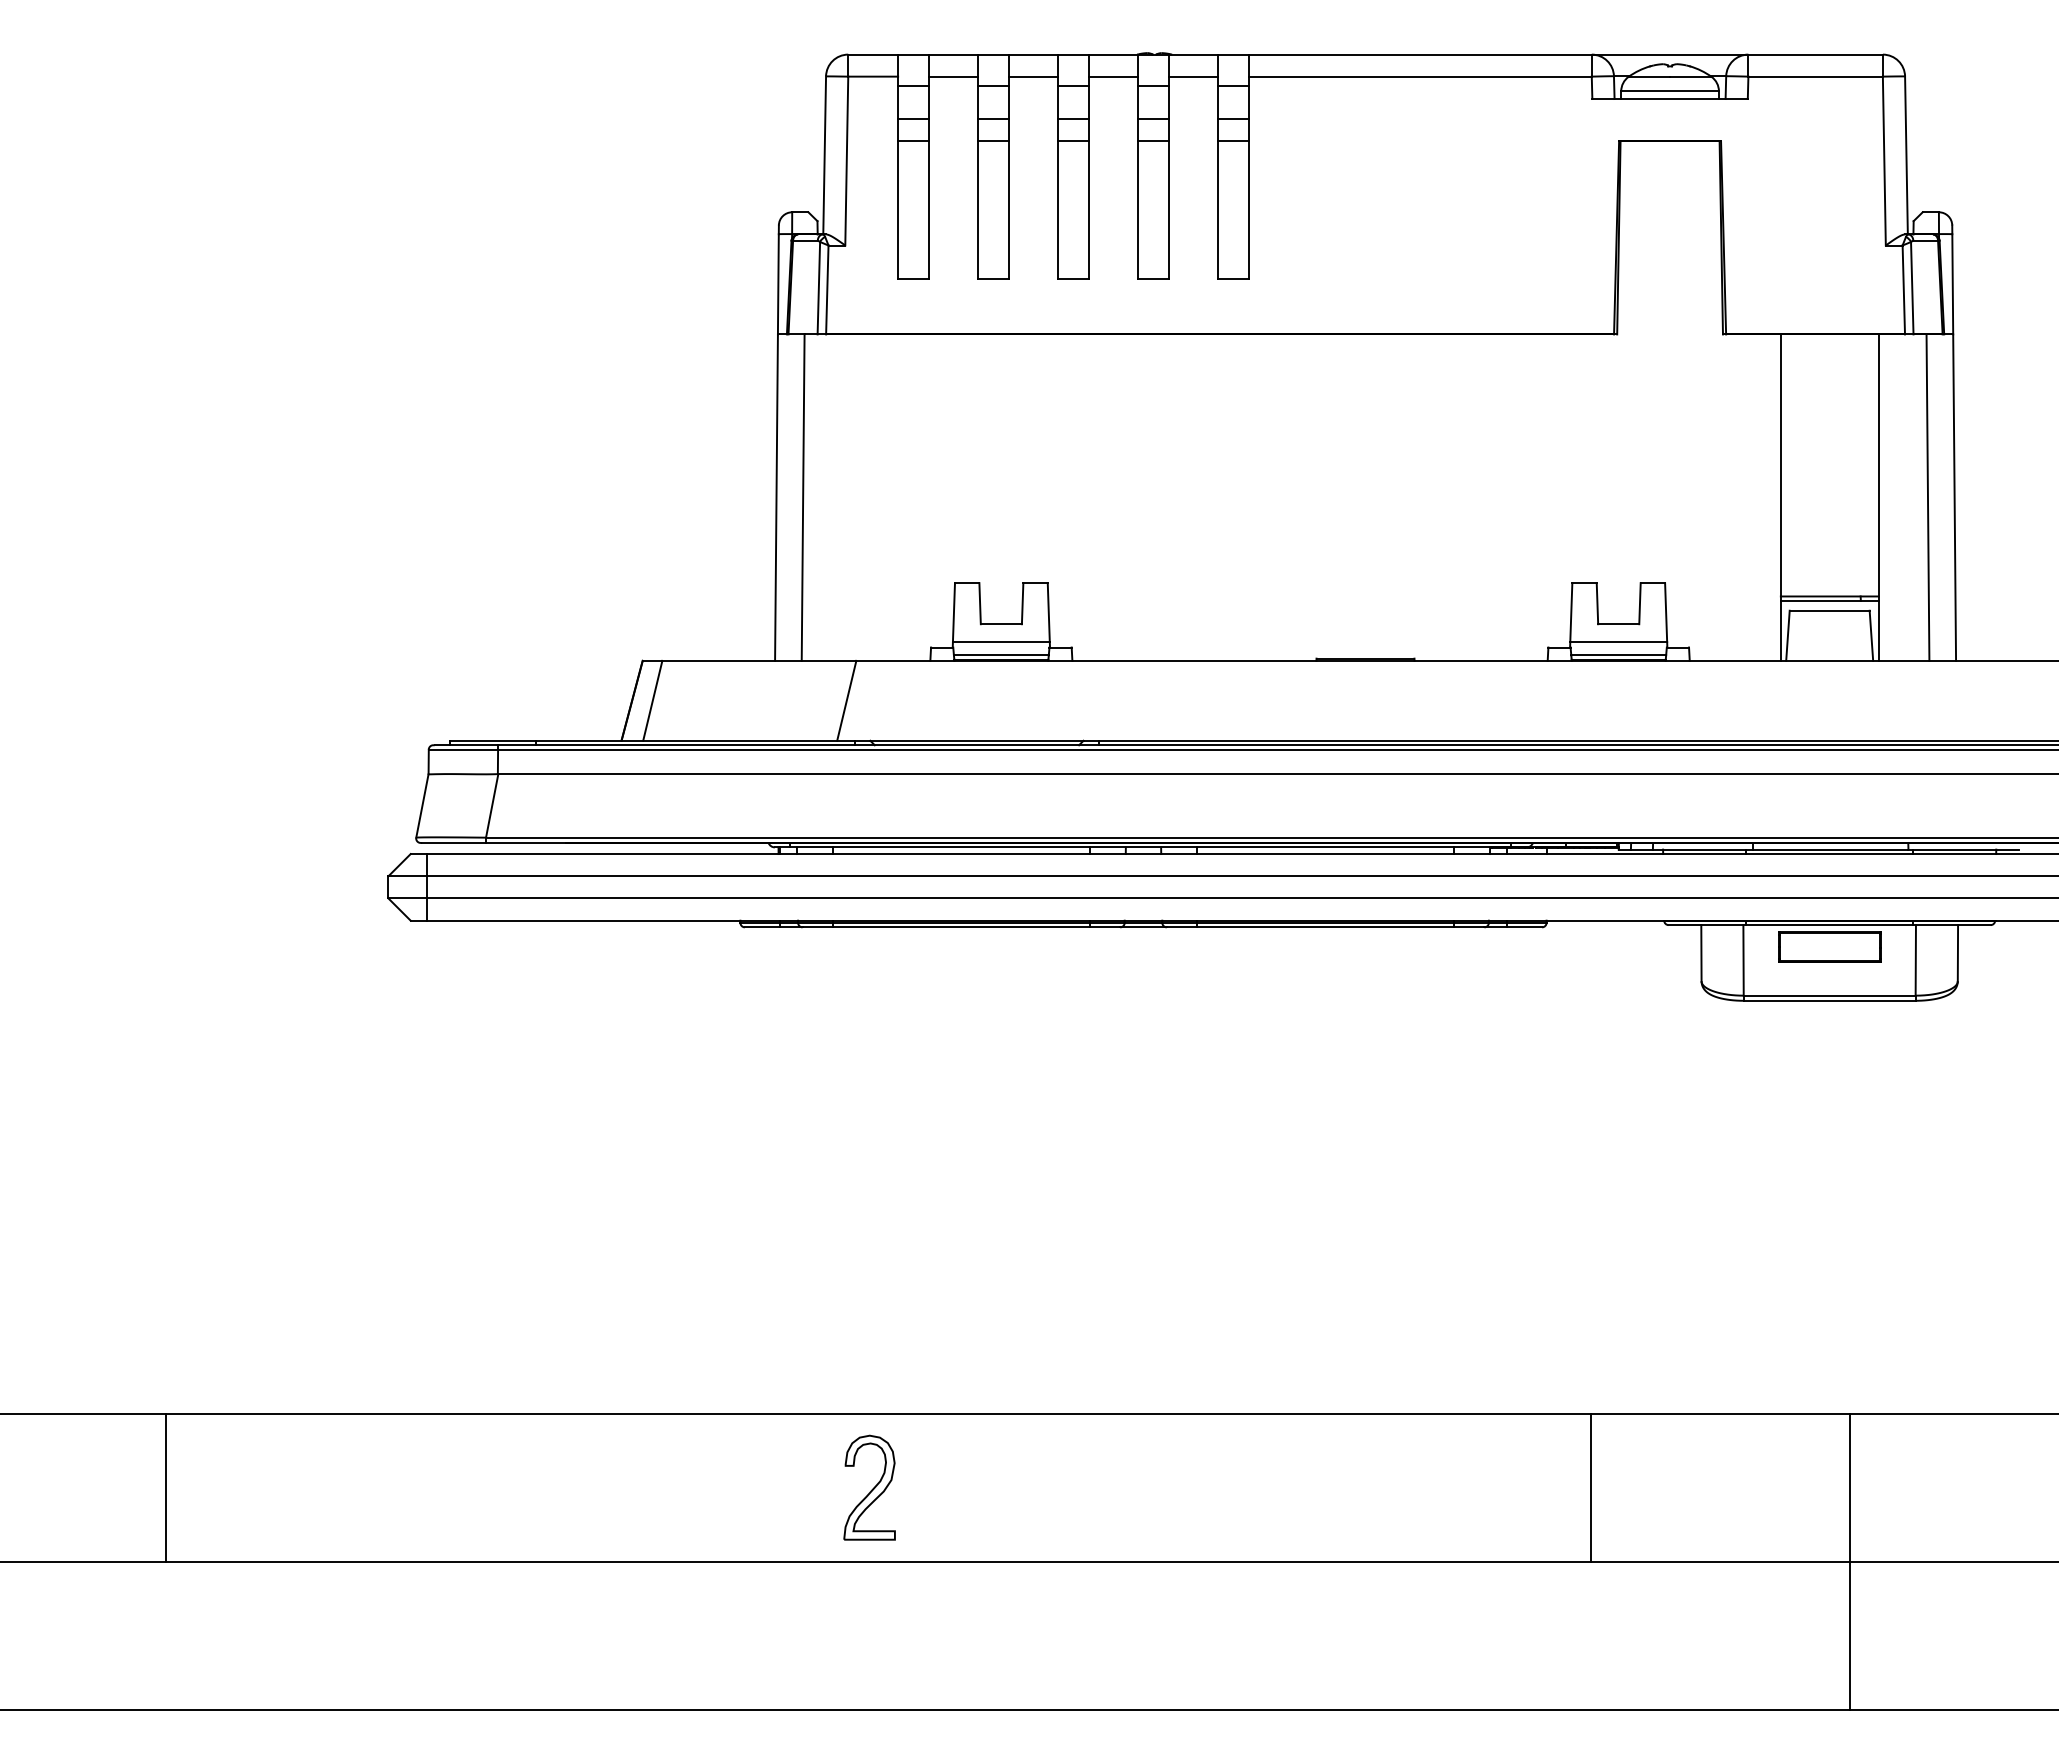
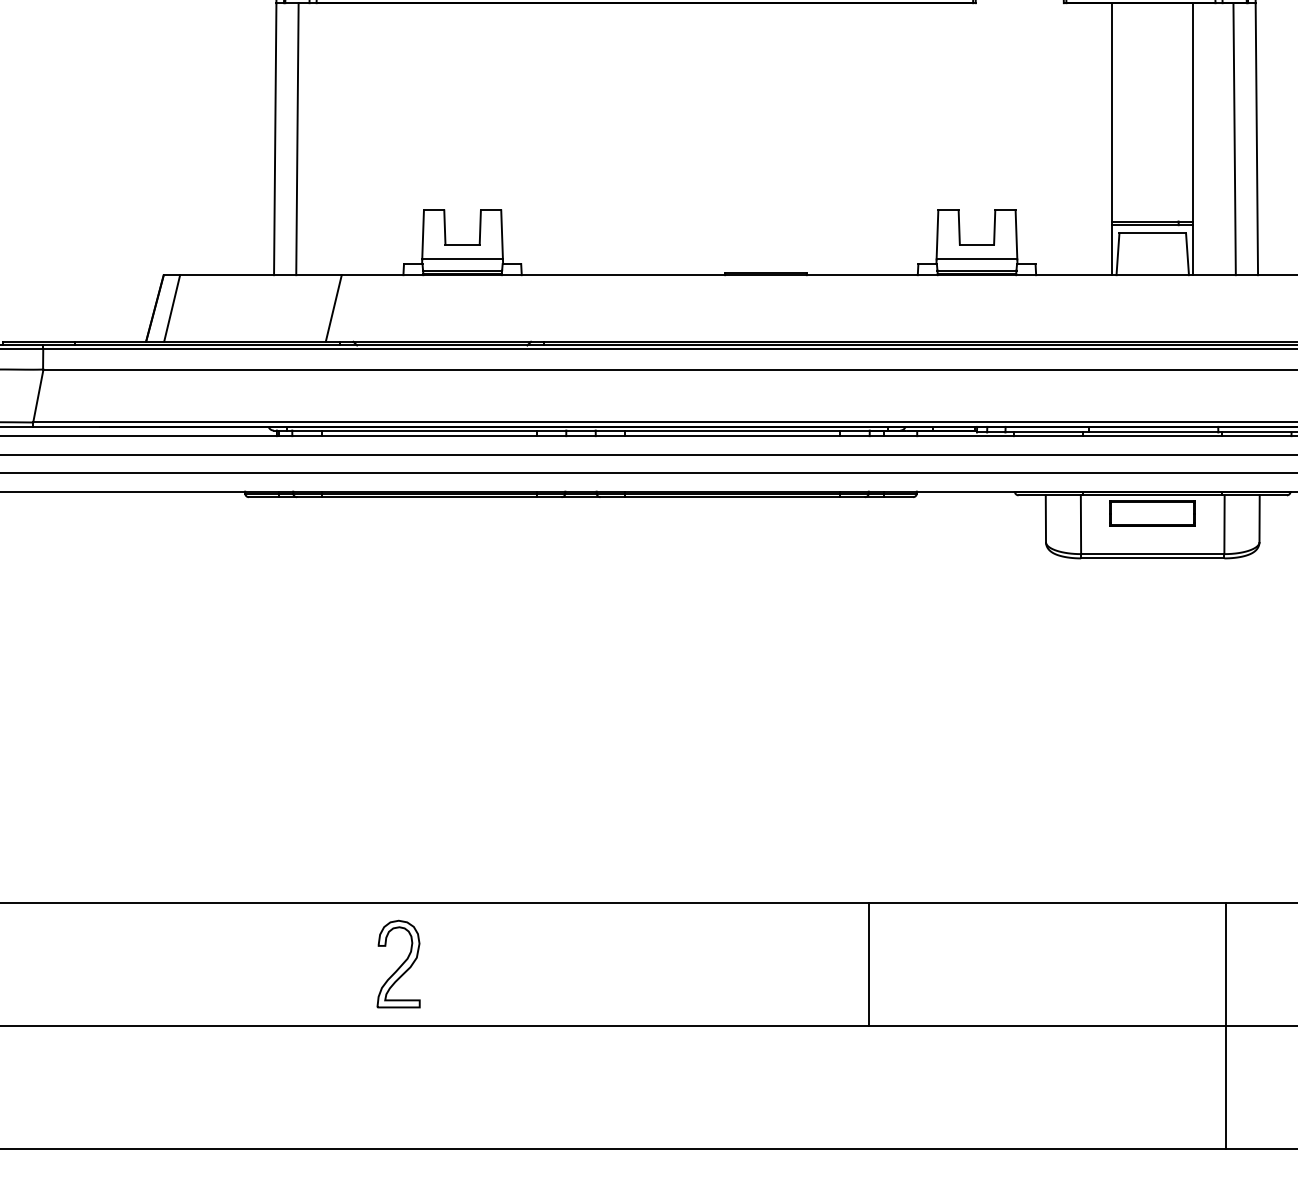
part: (869, 1487) -> (398, 963), moved
line: (1590, 1487) -> (868, 963), moved
line: (1849, 1561) -> (1225, 1025), moved

